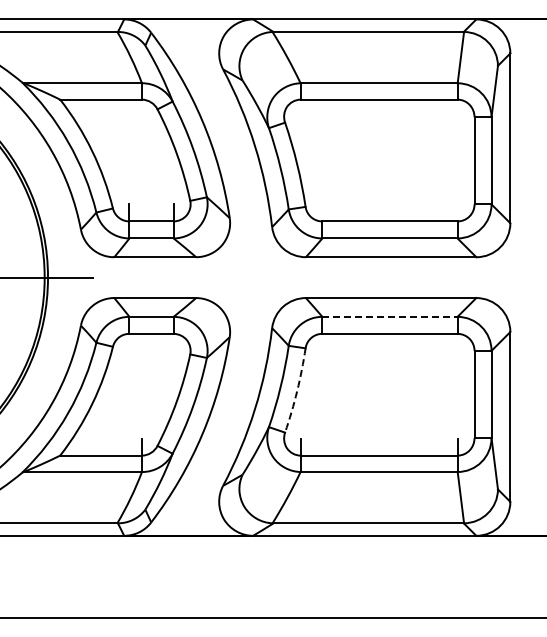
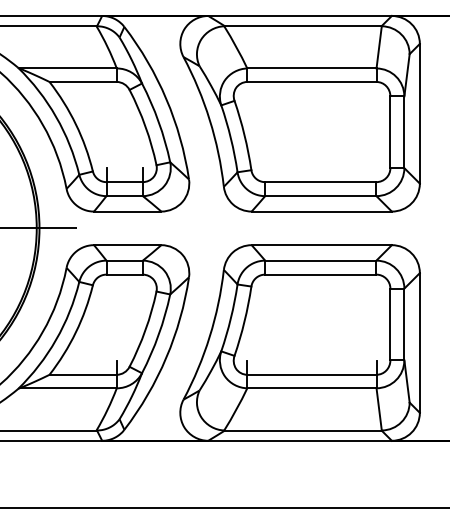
line: (389, 316) -> (320, 260), dashed -> solid
arc: (297, 390) -> (244, 321), dashed -> solid

